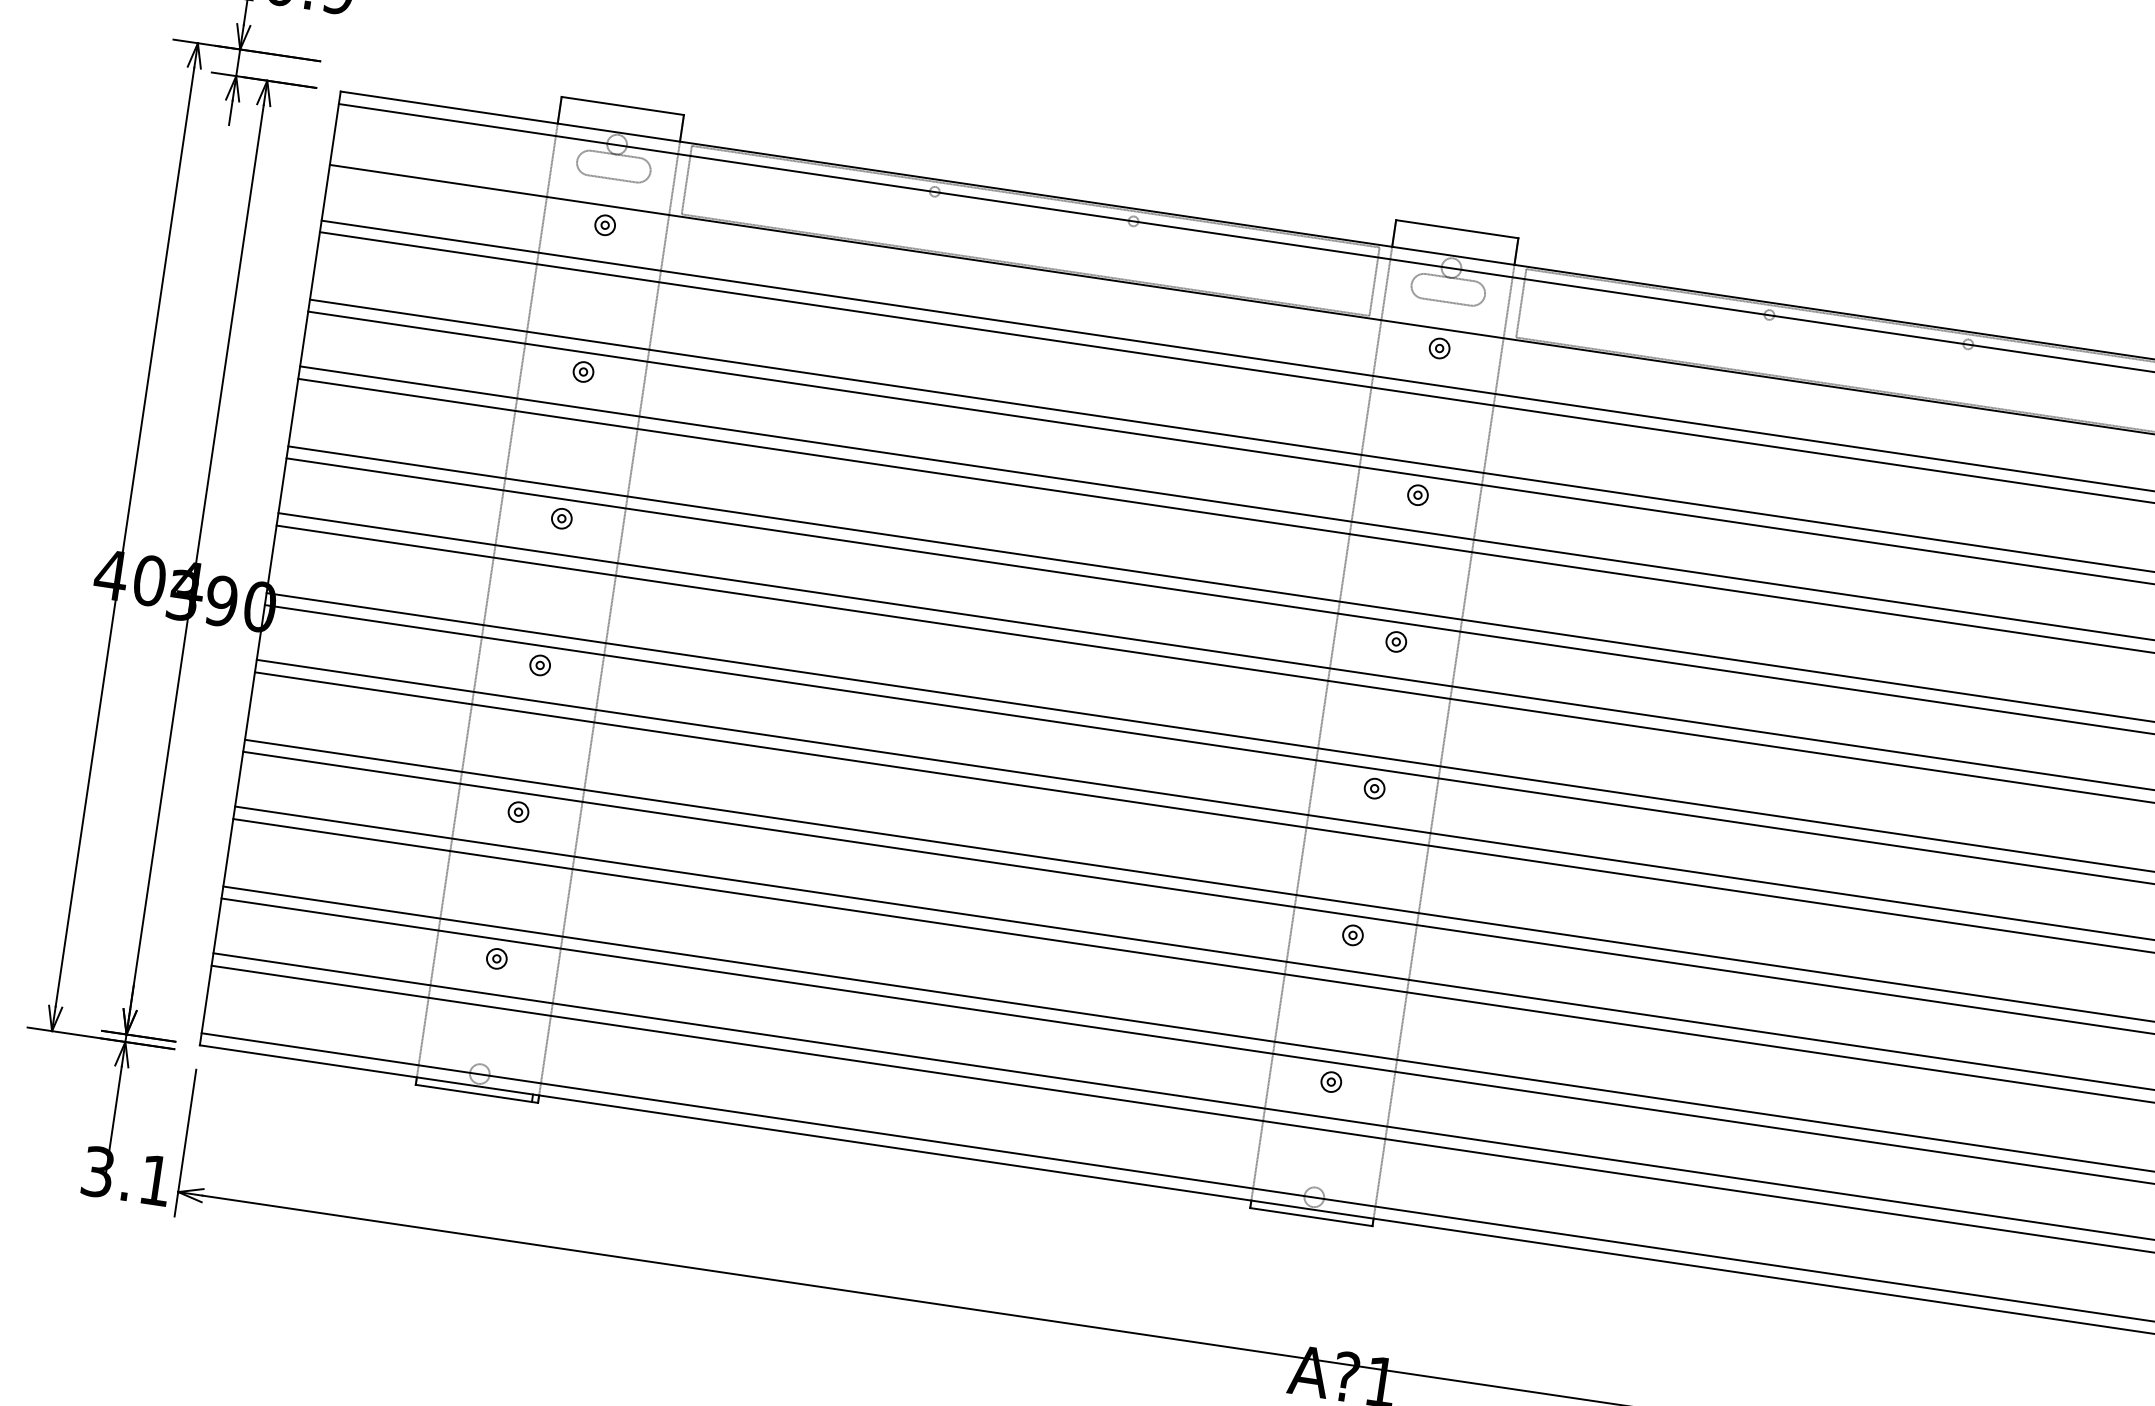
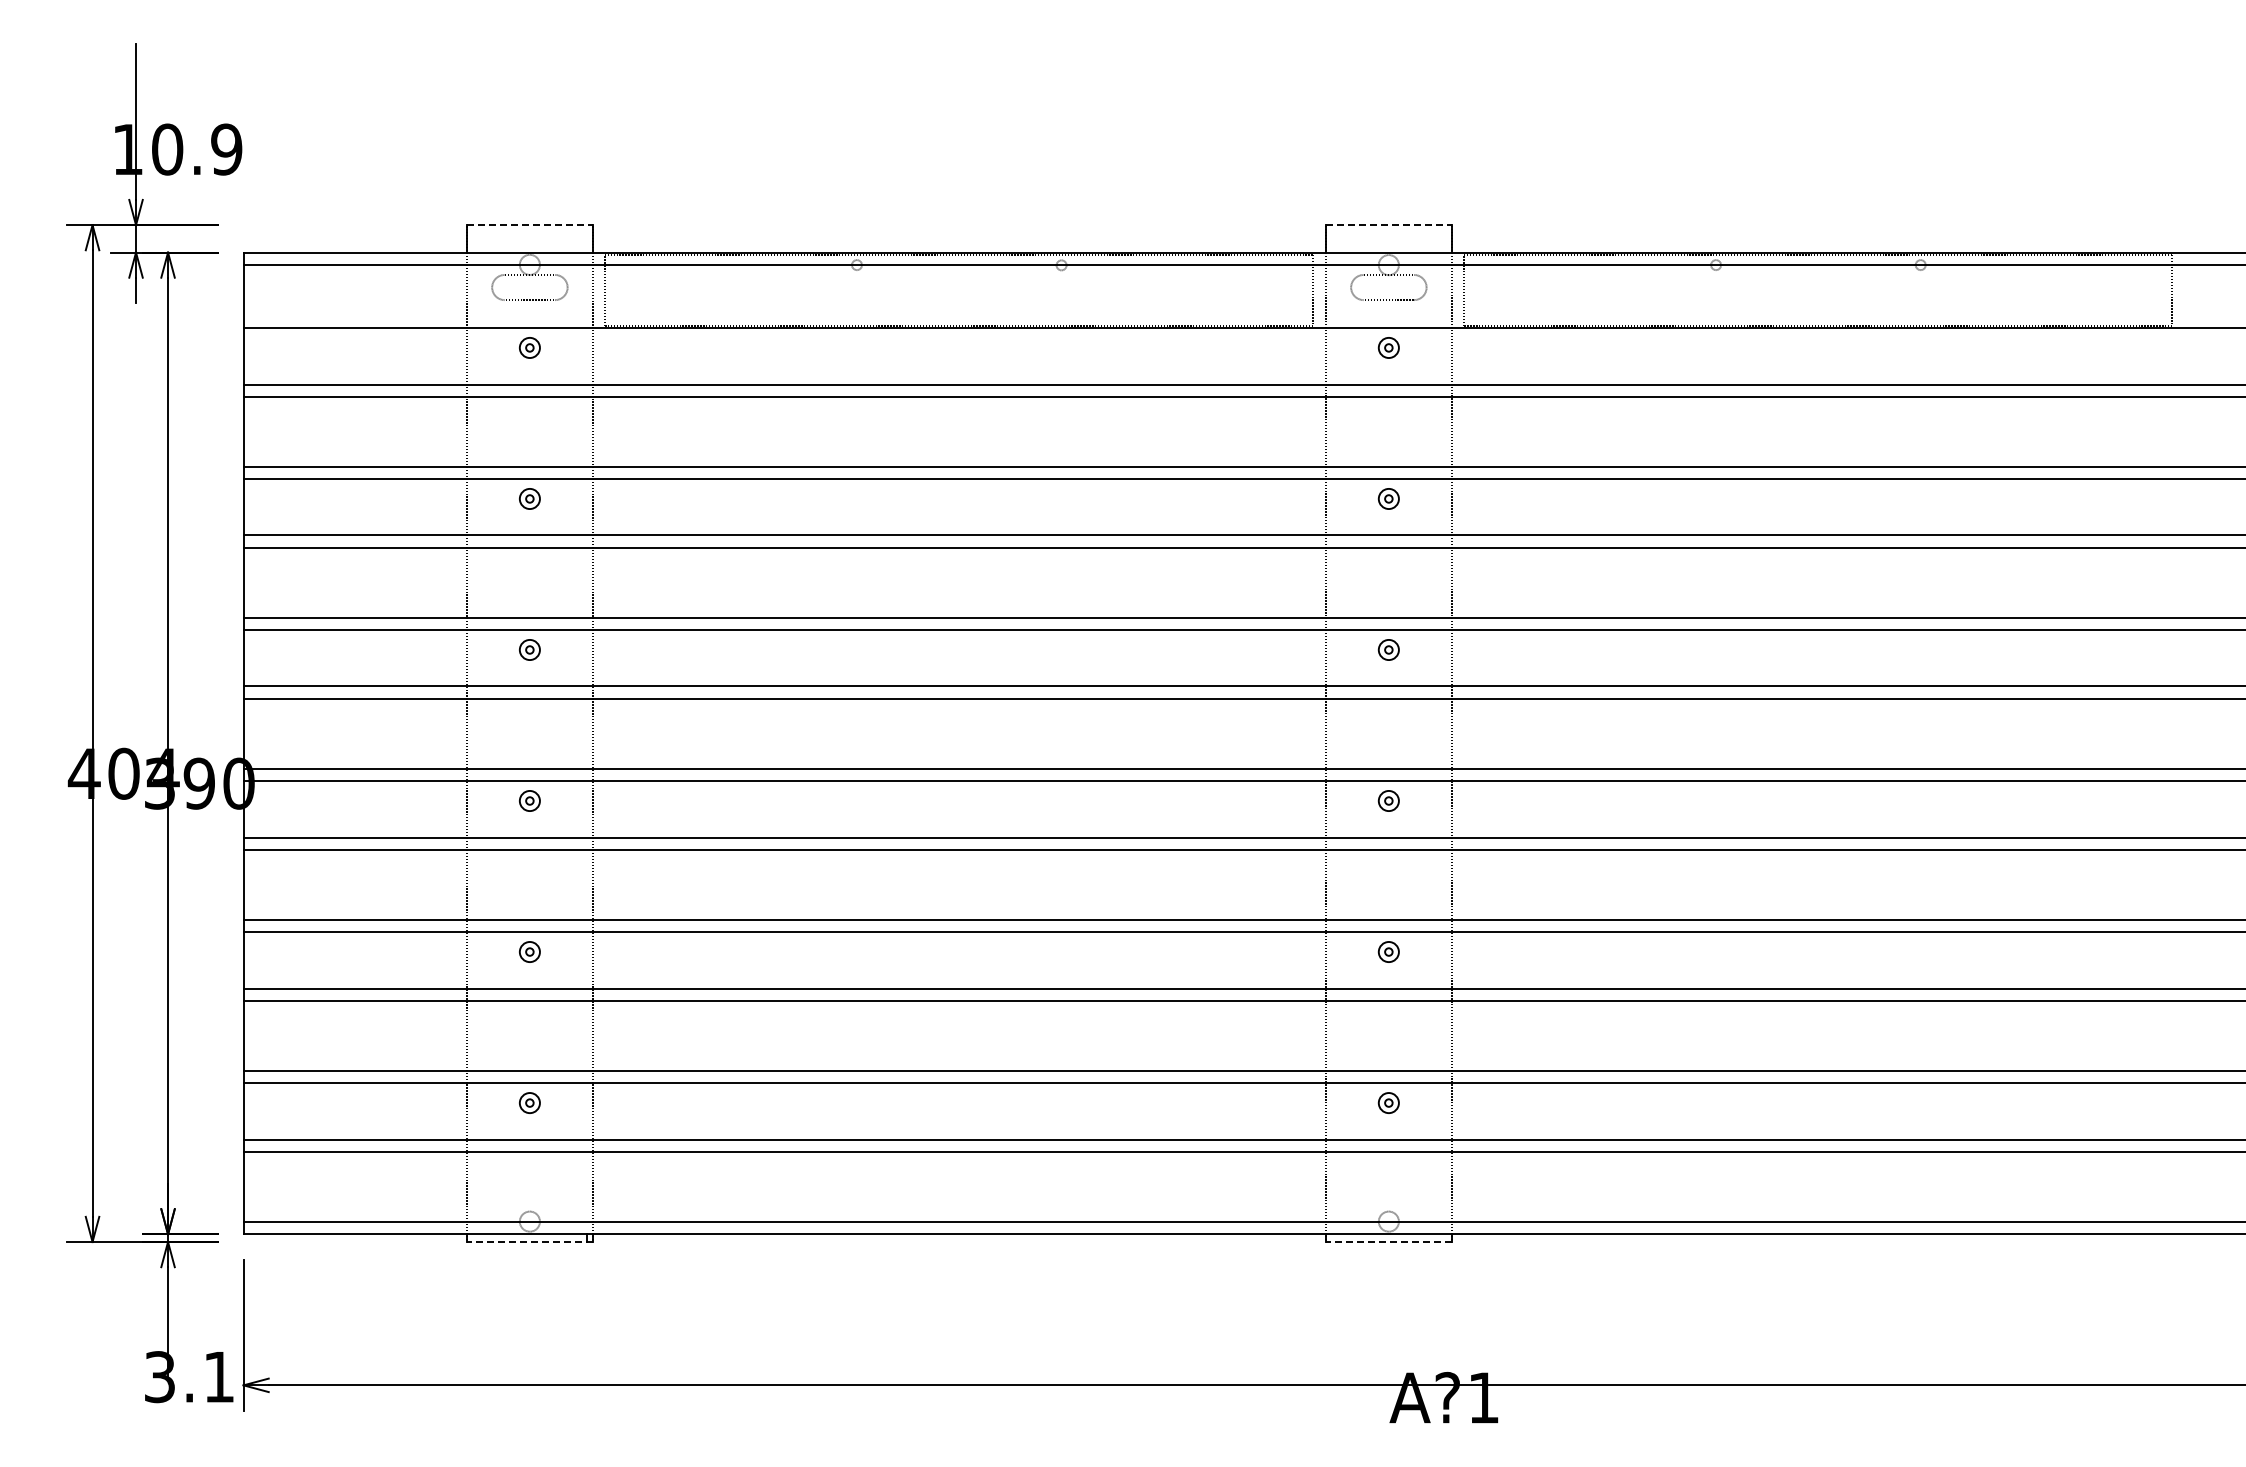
line: (622, 106) -> (529, 225), solid -> dashed
line: (1456, 229) -> (1388, 225), solid -> dashed
line: (476, 1094) -> (529, 1242), solid -> dashed
line: (1310, 1217) -> (1388, 1242), solid -> dashed

